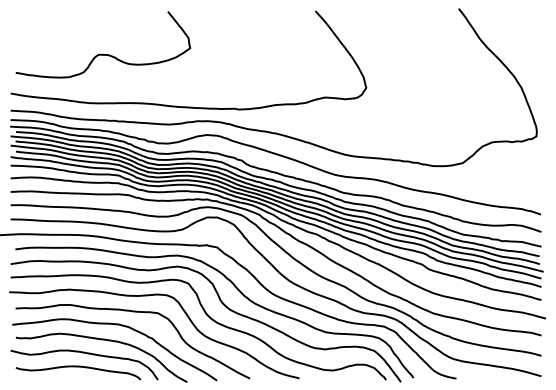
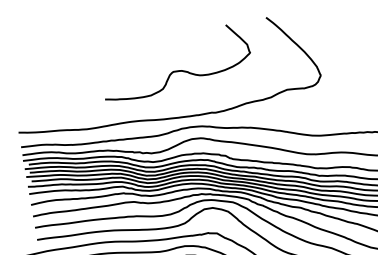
curve: (102, 53) -> (176, 70), moved

